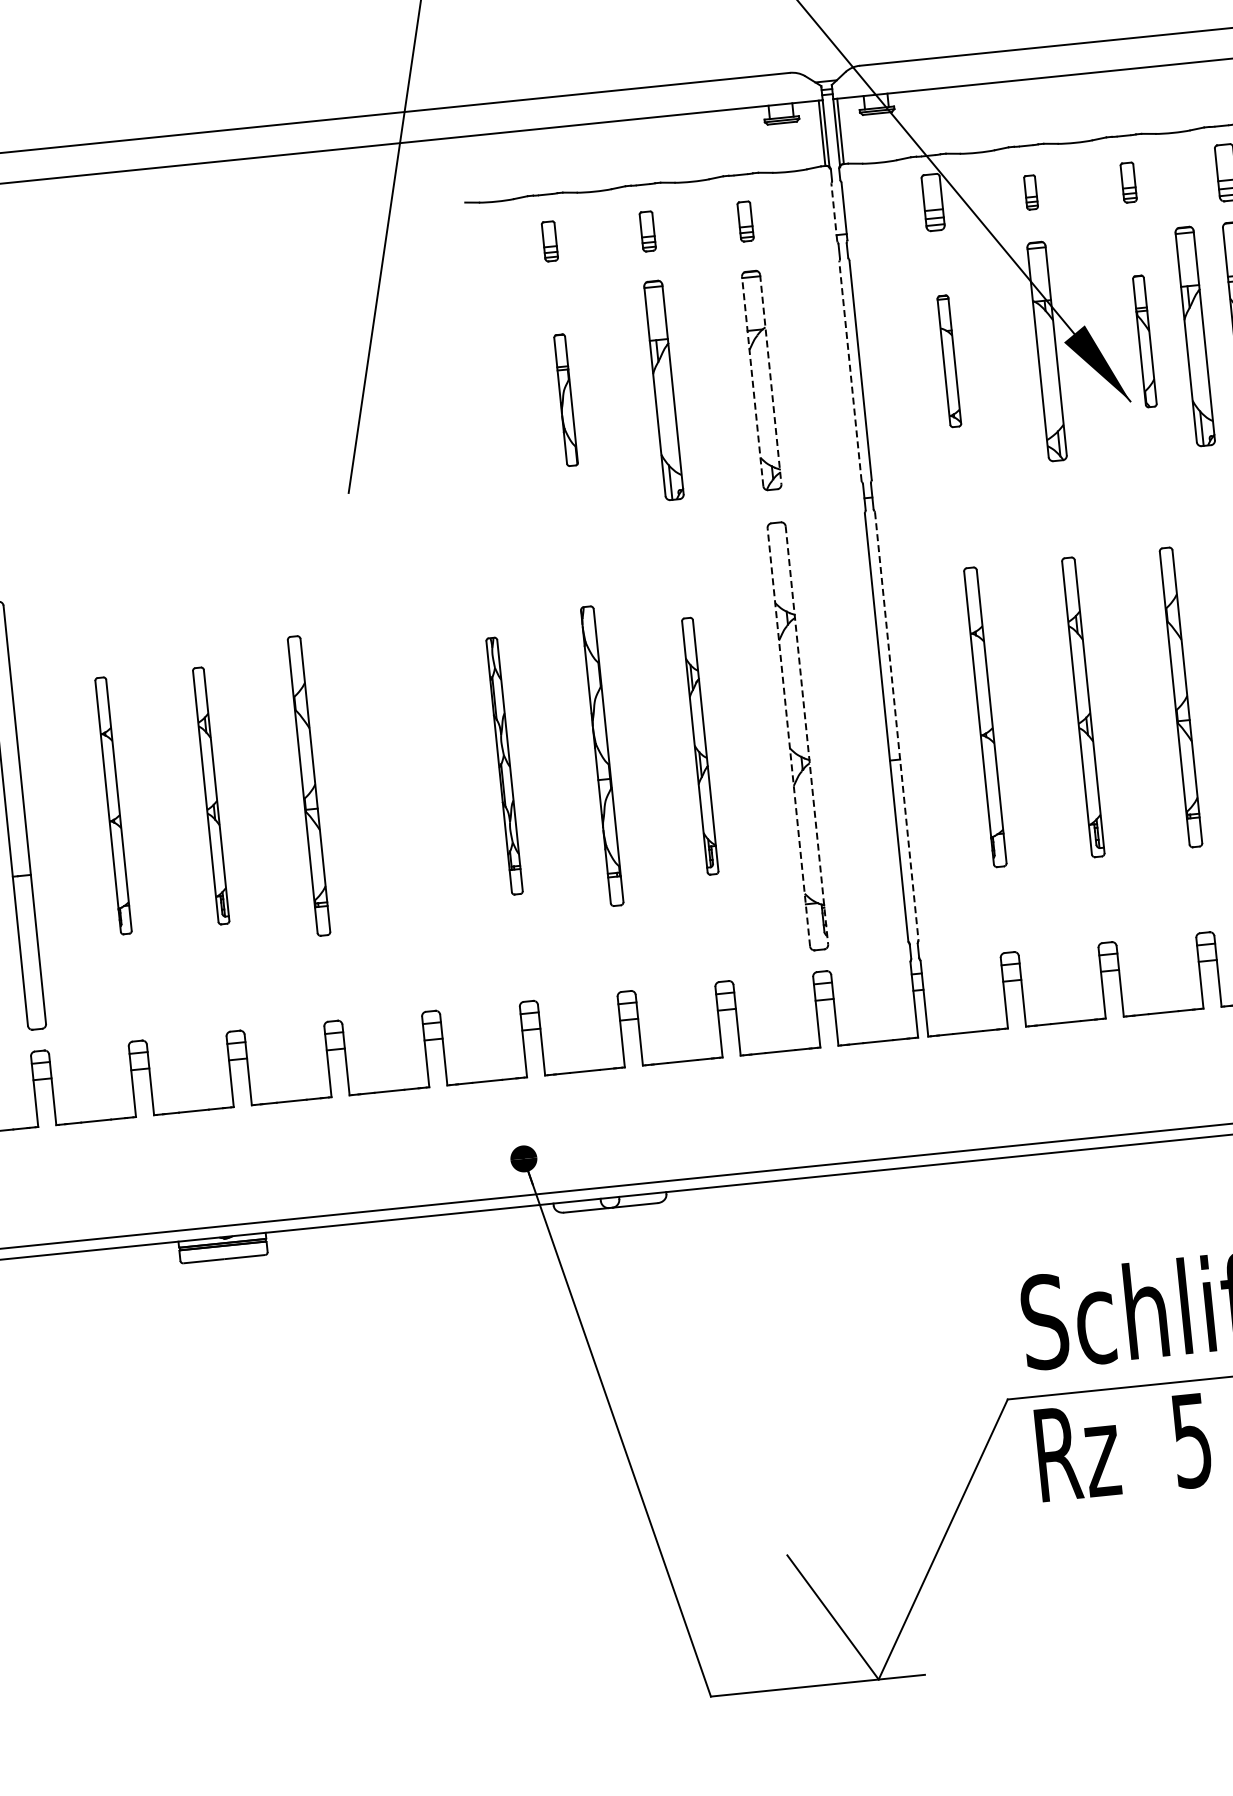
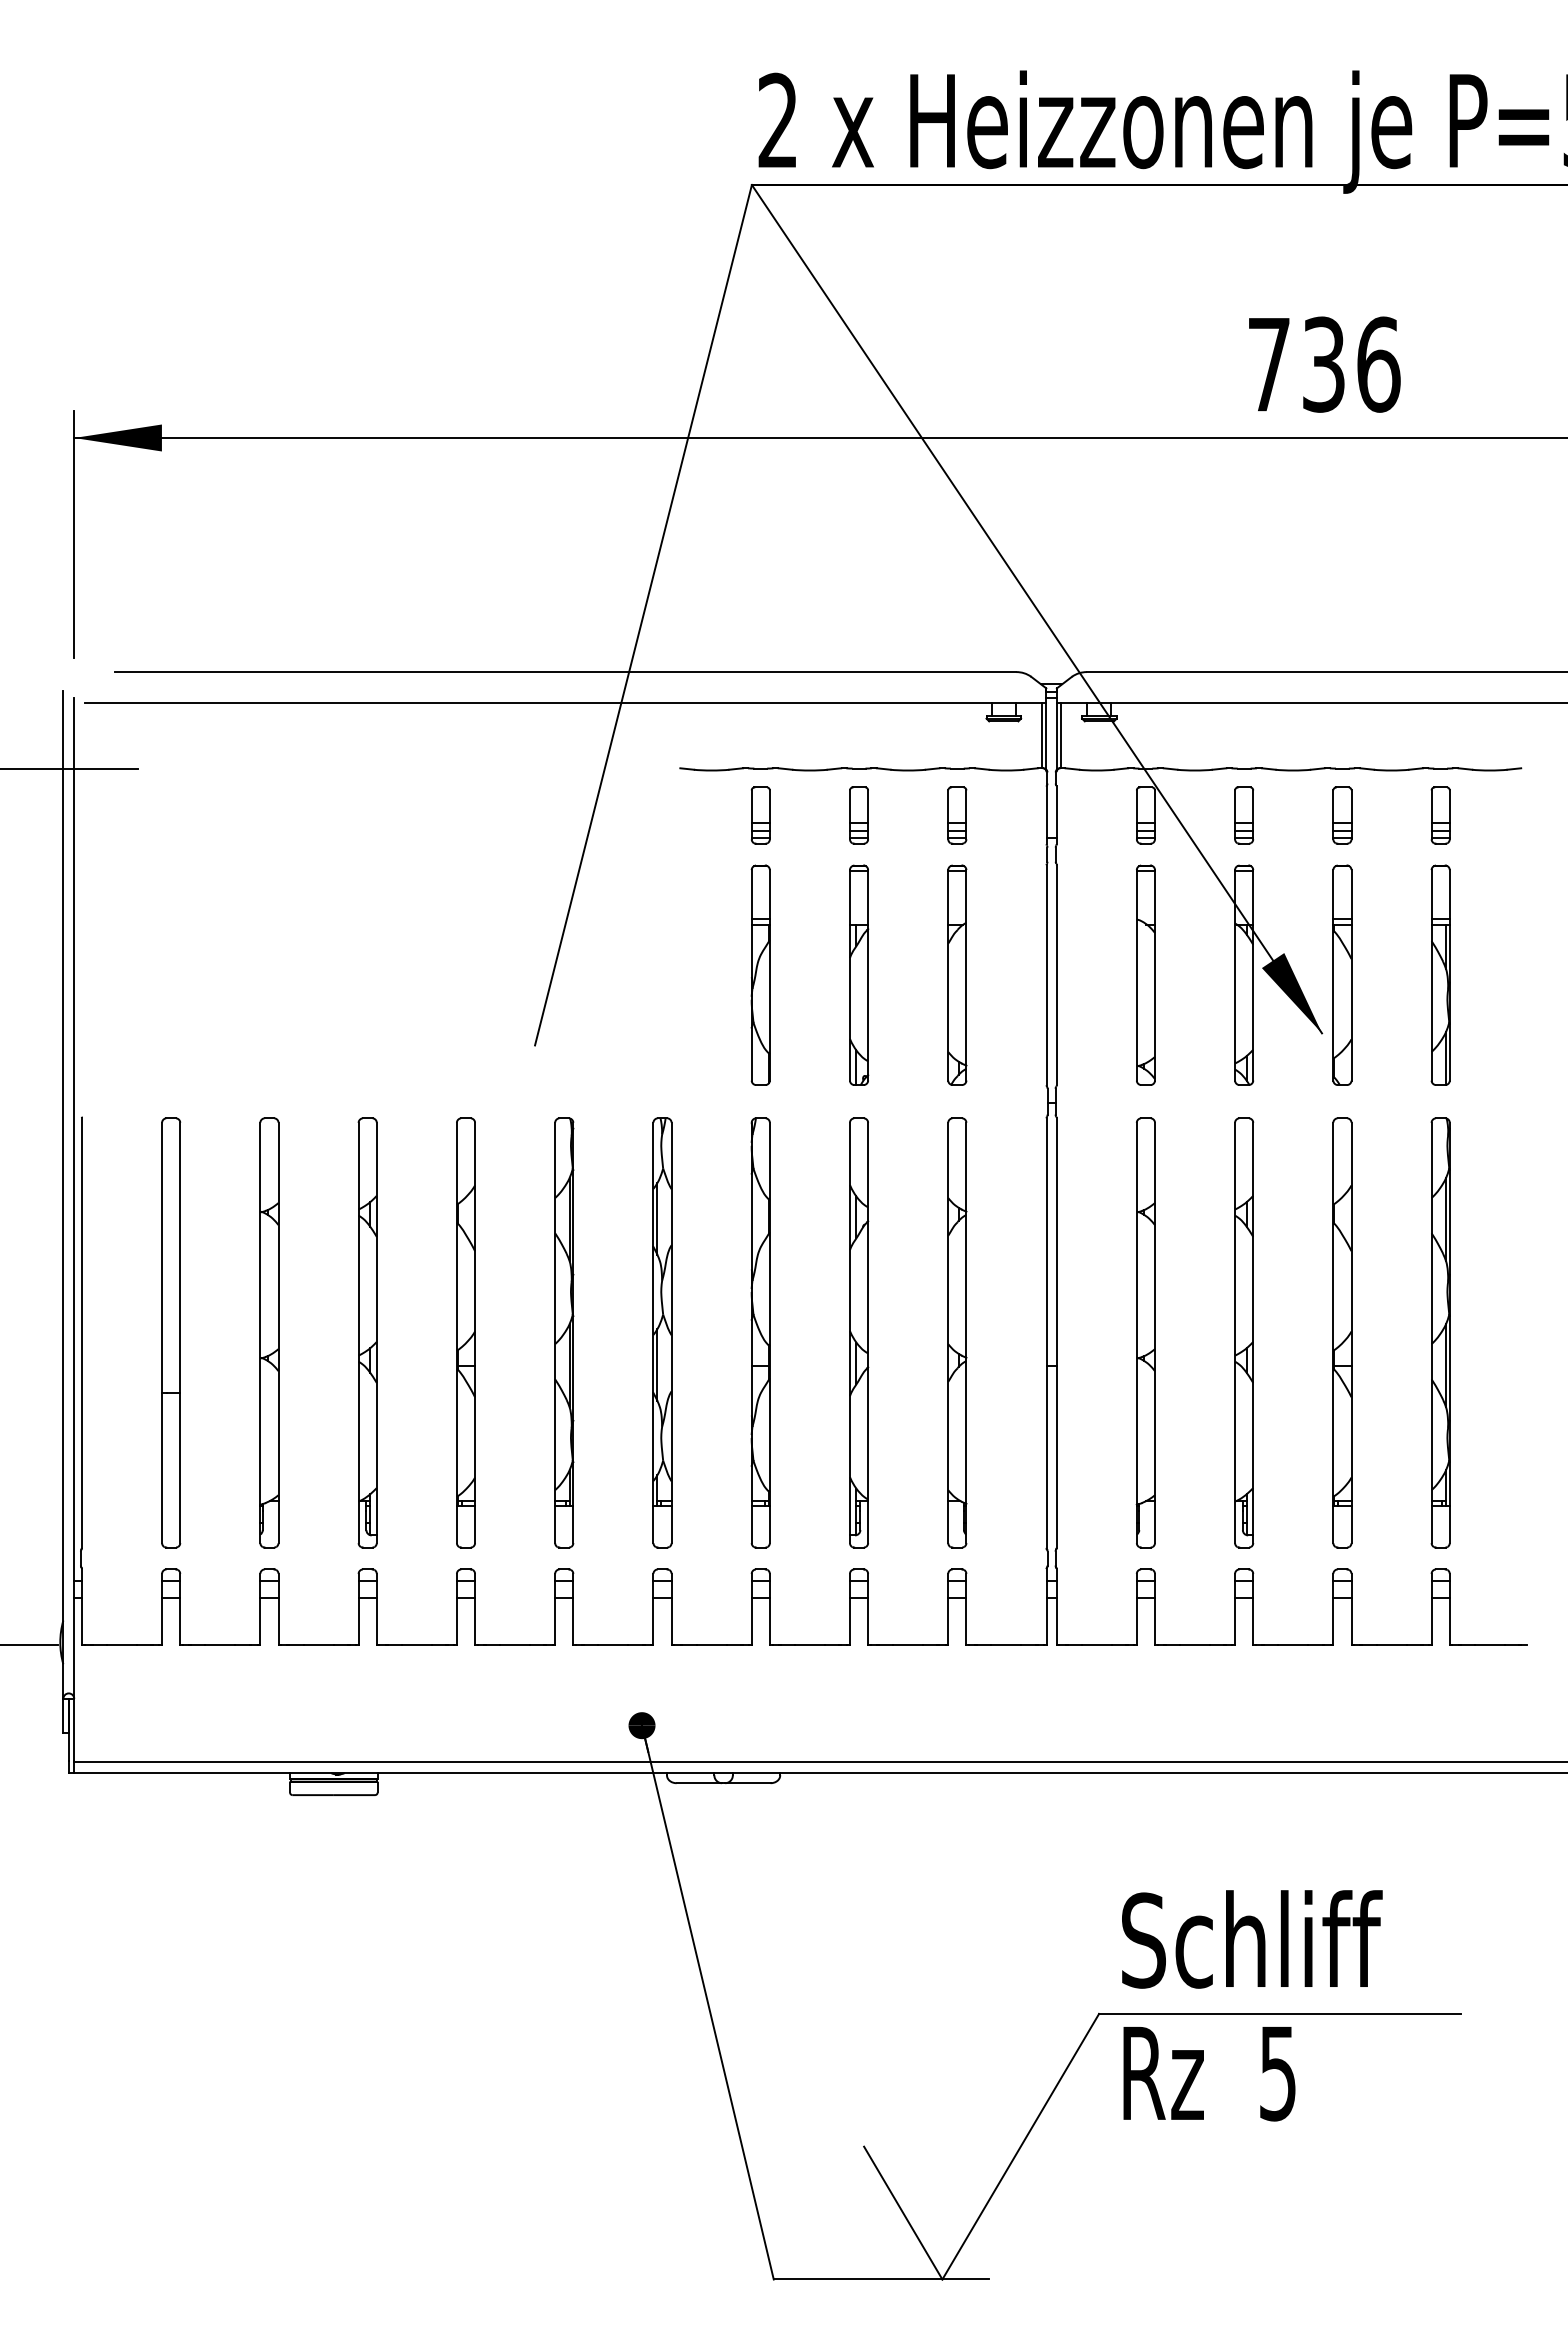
part: (1128, 182) -> (1342, 815), size x1.43
part: (1031, 192) -> (1244, 815), size x1.67
line: (834, 212) -> (1046, 815), dashed -> solid
part: (745, 221) -> (957, 815), size x1.43
part: (647, 231) -> (858, 815), size x1.43
part: (549, 241) -> (760, 815), size x1.43
part: (1195, 335) -> (1393, 974), removed
part: (1144, 340) -> (1342, 974), size x1.67
part: (948, 360) -> (1145, 974), size x1.67
line: (850, 370) -> (1046, 974), dashed -> solid
line: (770, 379) -> (966, 975), dashed -> solid
line: (752, 380) -> (948, 974), dashed -> solid
part: (565, 399) -> (760, 974), size x1.67
part: (1181, 696) -> (1342, 1332), size x1.43
part: (1083, 706) -> (1244, 1332), size x1.43
part: (985, 716) -> (1145, 1332), size x1.43
line: (896, 726) -> (1056, 1333), dashed -> solid
line: (807, 735) -> (966, 1333), dashed -> solid
line: (789, 736) -> (948, 1332), dashed -> solid
part: (700, 745) -> (859, 1332), size x1.67
part: (602, 755) -> (760, 1332), size x1.43
part: (504, 765) -> (662, 1332), size x1.67
part: (407, 775) -> (564, 1332), added
part: (308, 785) -> (465, 1332), size x1.43
part: (211, 795) -> (367, 1332), size x1.67
part: (113, 805) -> (269, 1332), size x1.67

